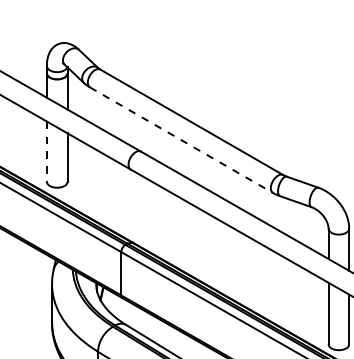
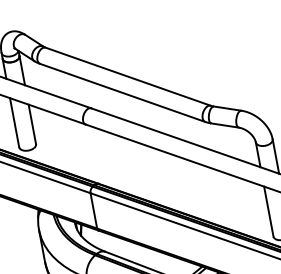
line: (181, 140) -> (122, 93), dashed -> solid
line: (46, 152) -> (14, 123), dashed -> solid

